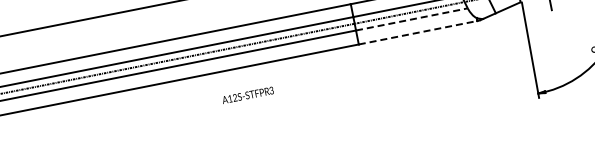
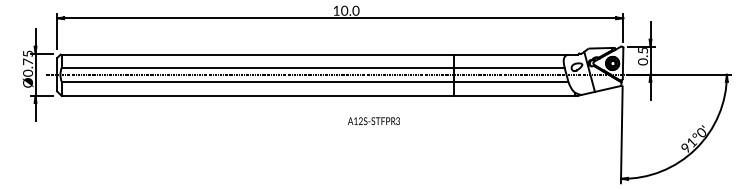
line: (411, 19) -> (511, 81), dashed -> solid
line: (418, 32) -> (515, 95), dashed -> solid
text: (247, 95) -> (373, 121), moved

